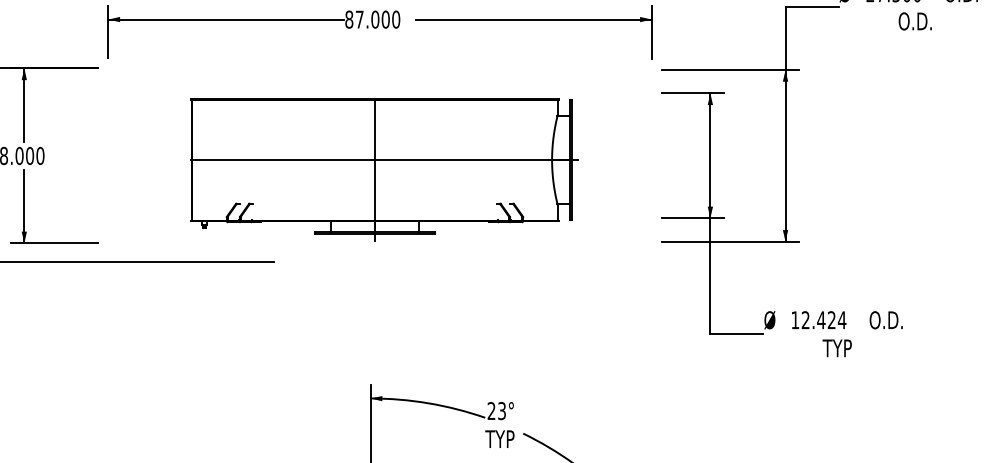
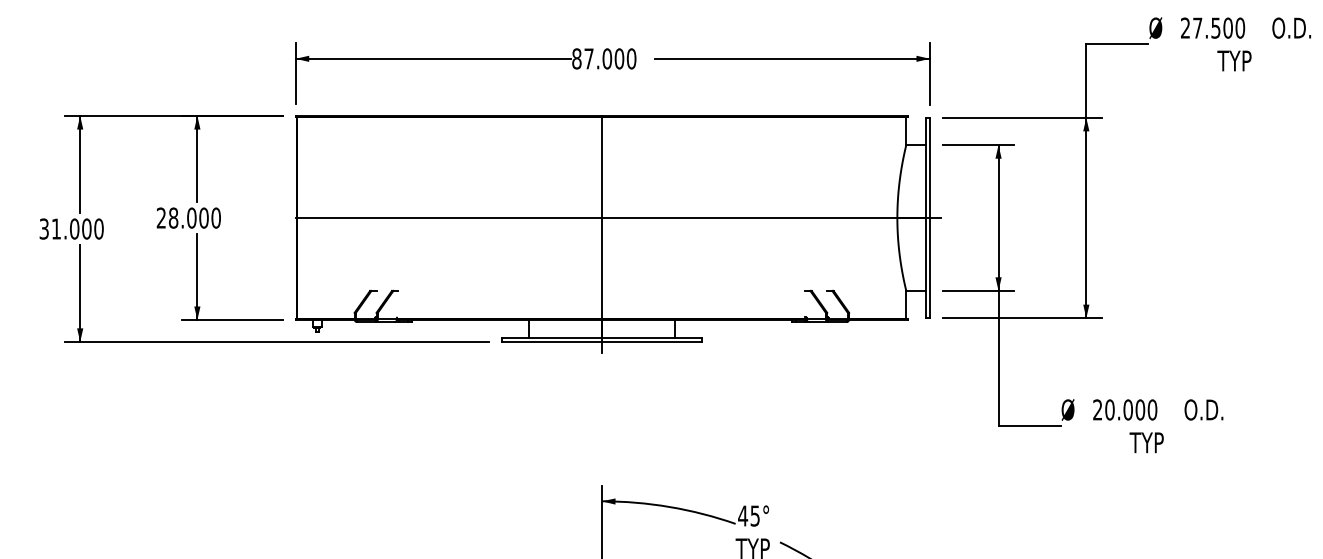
text: (914, 21) -> (1237, 60), O.D. -> TYP
part: (384, 170) -> (618, 234), size x1.43
text: (819, 319) -> (1125, 409), 12.424 -> 20.000
text: (496, 410) -> (748, 515), 23° -> 45°

